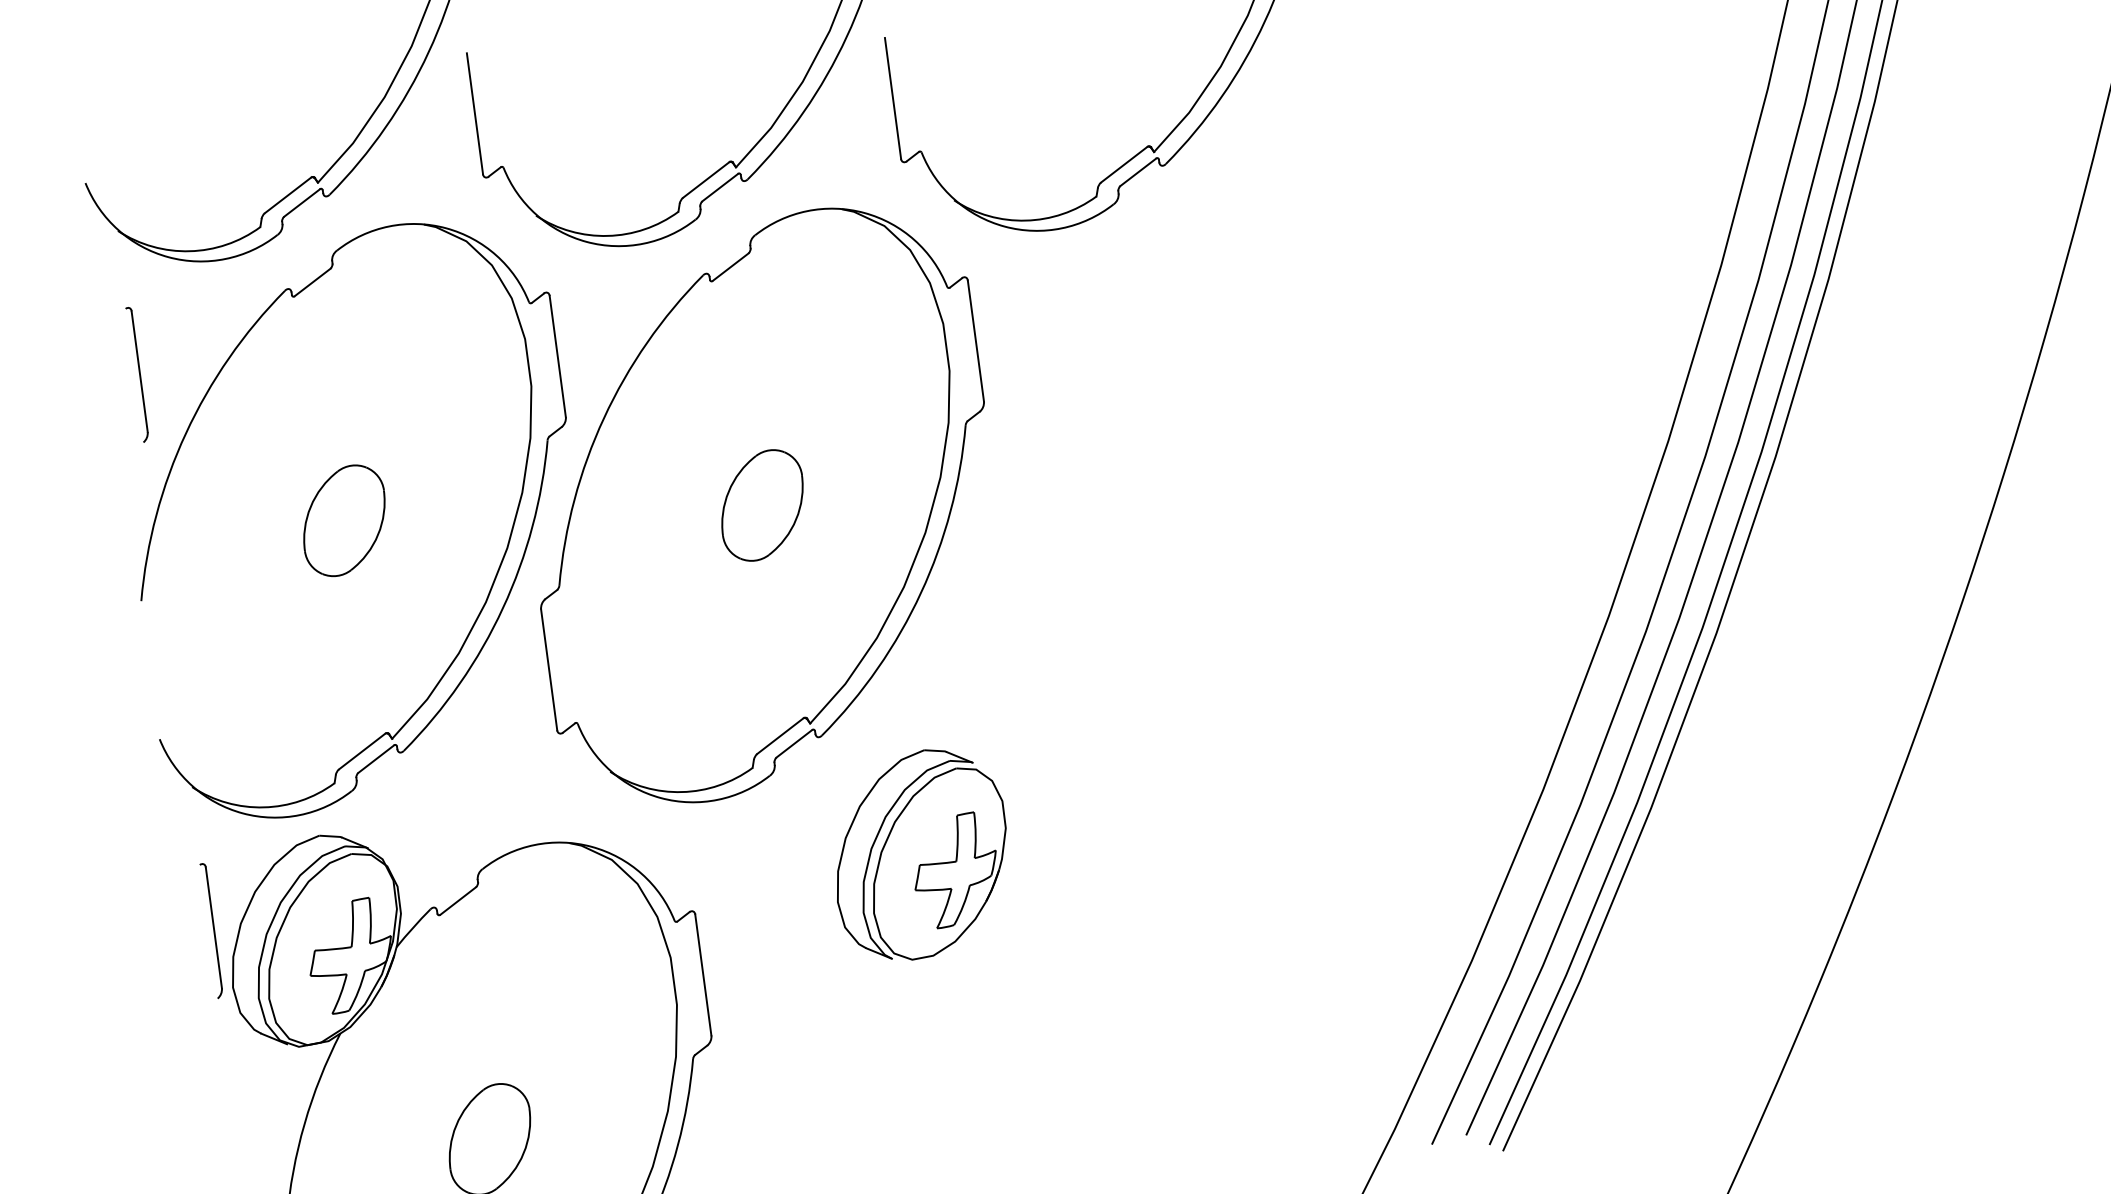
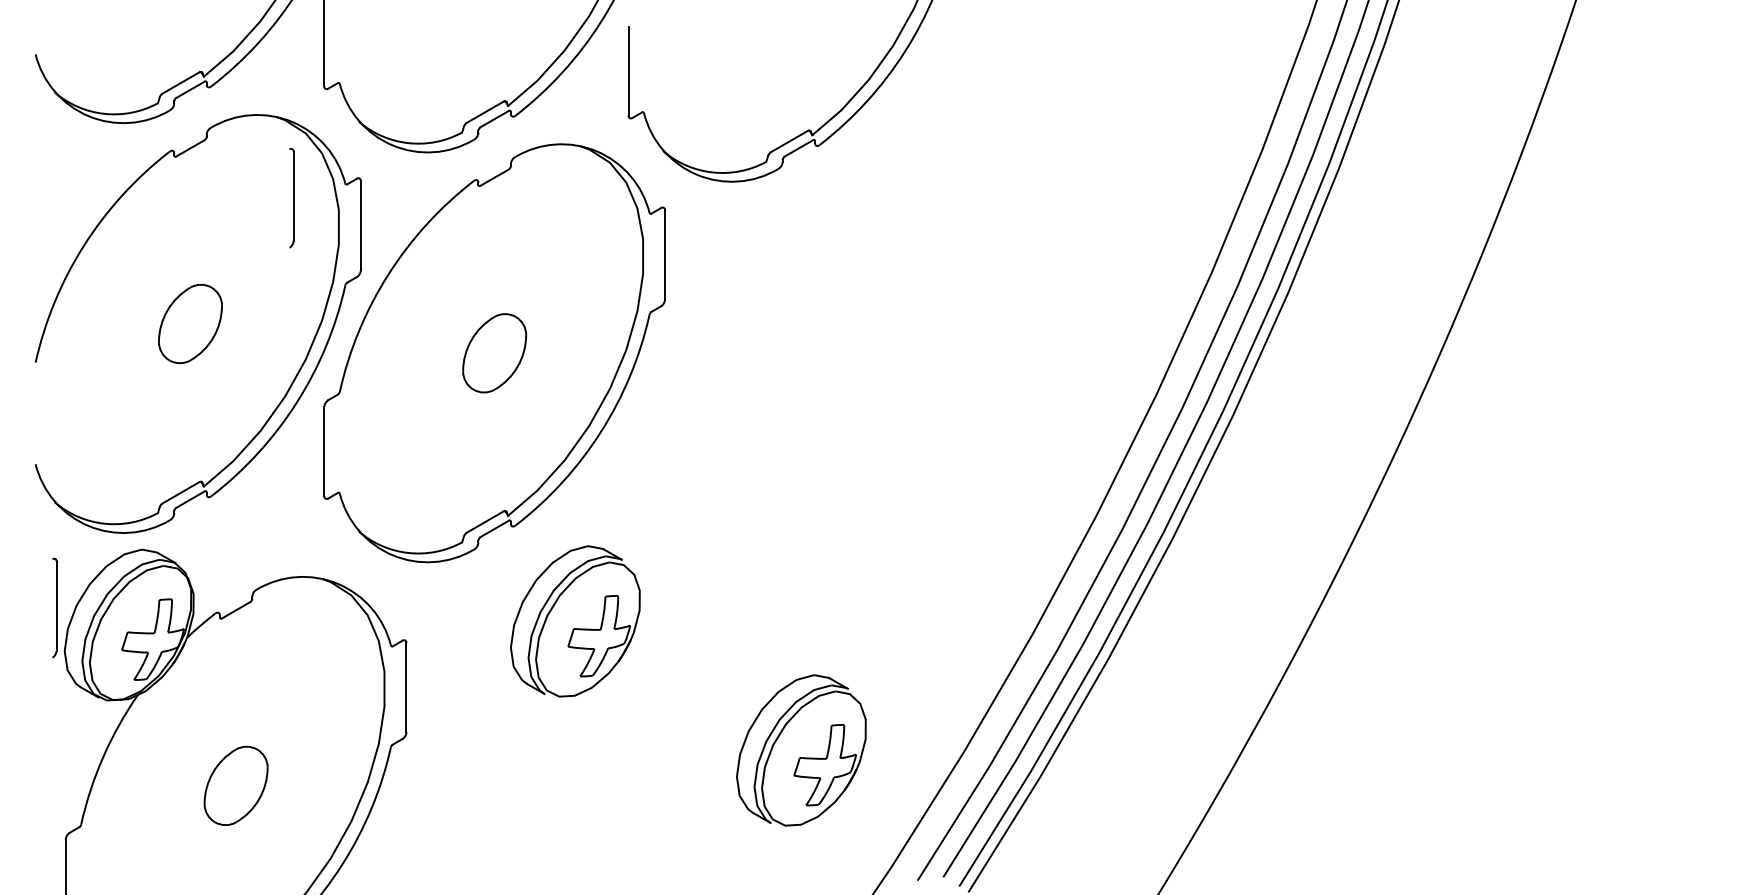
part: (137, 375) -> (291, 198), moved
part: (1250, 988) -> (801, 750), added

